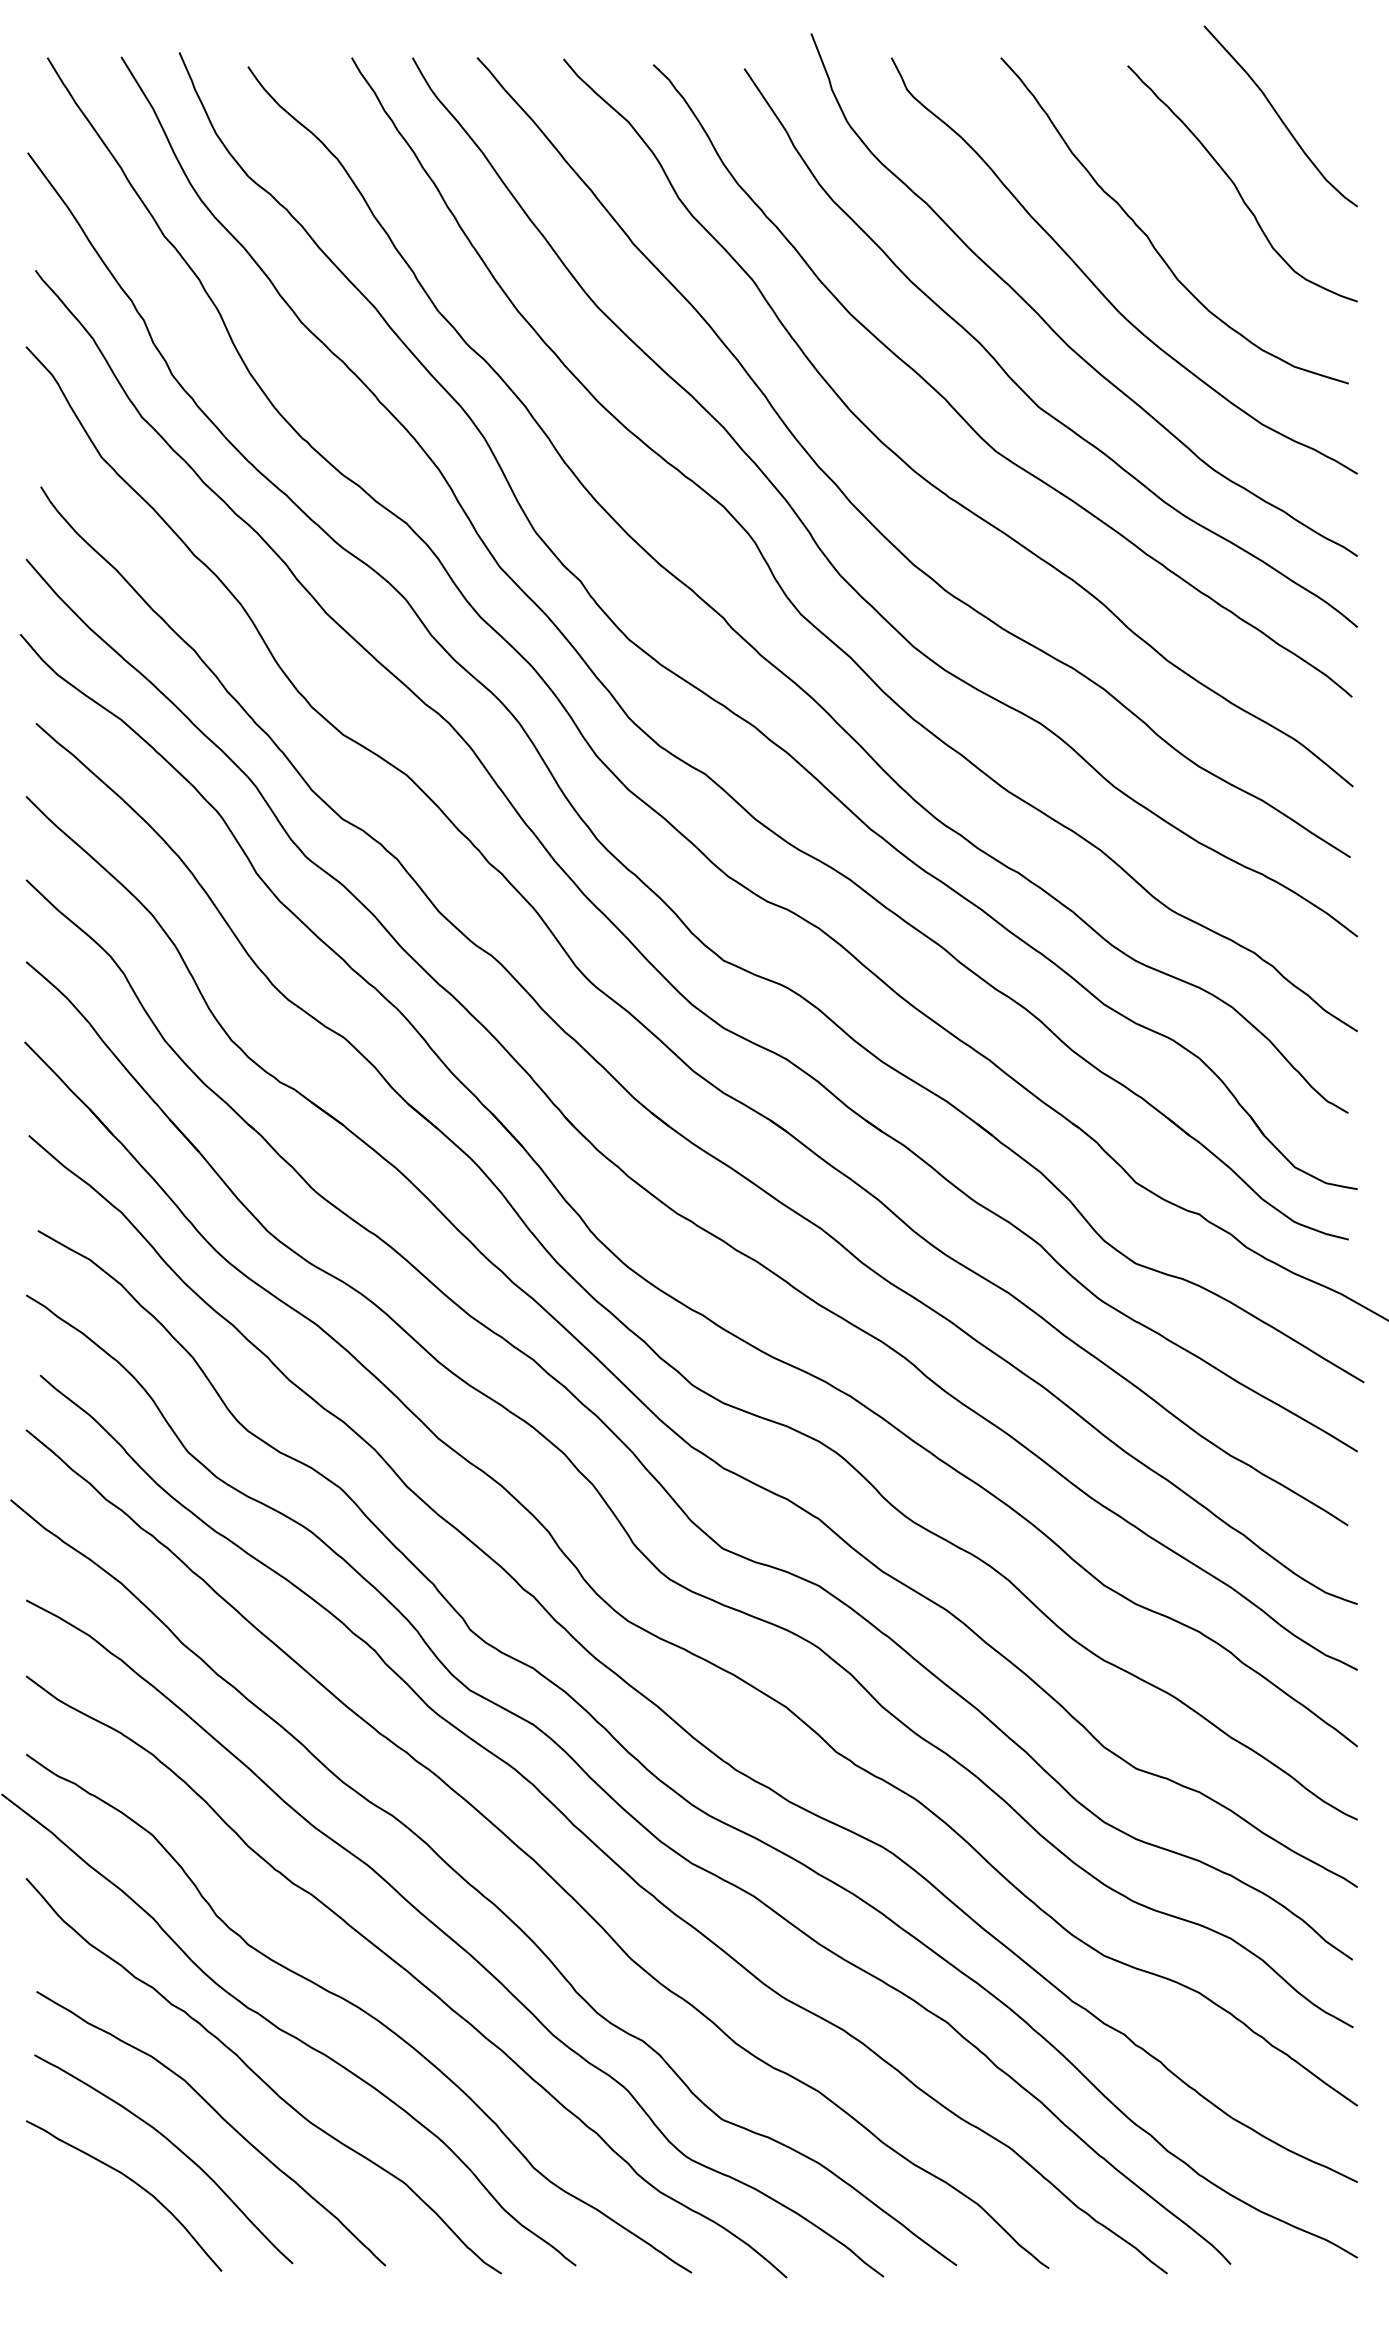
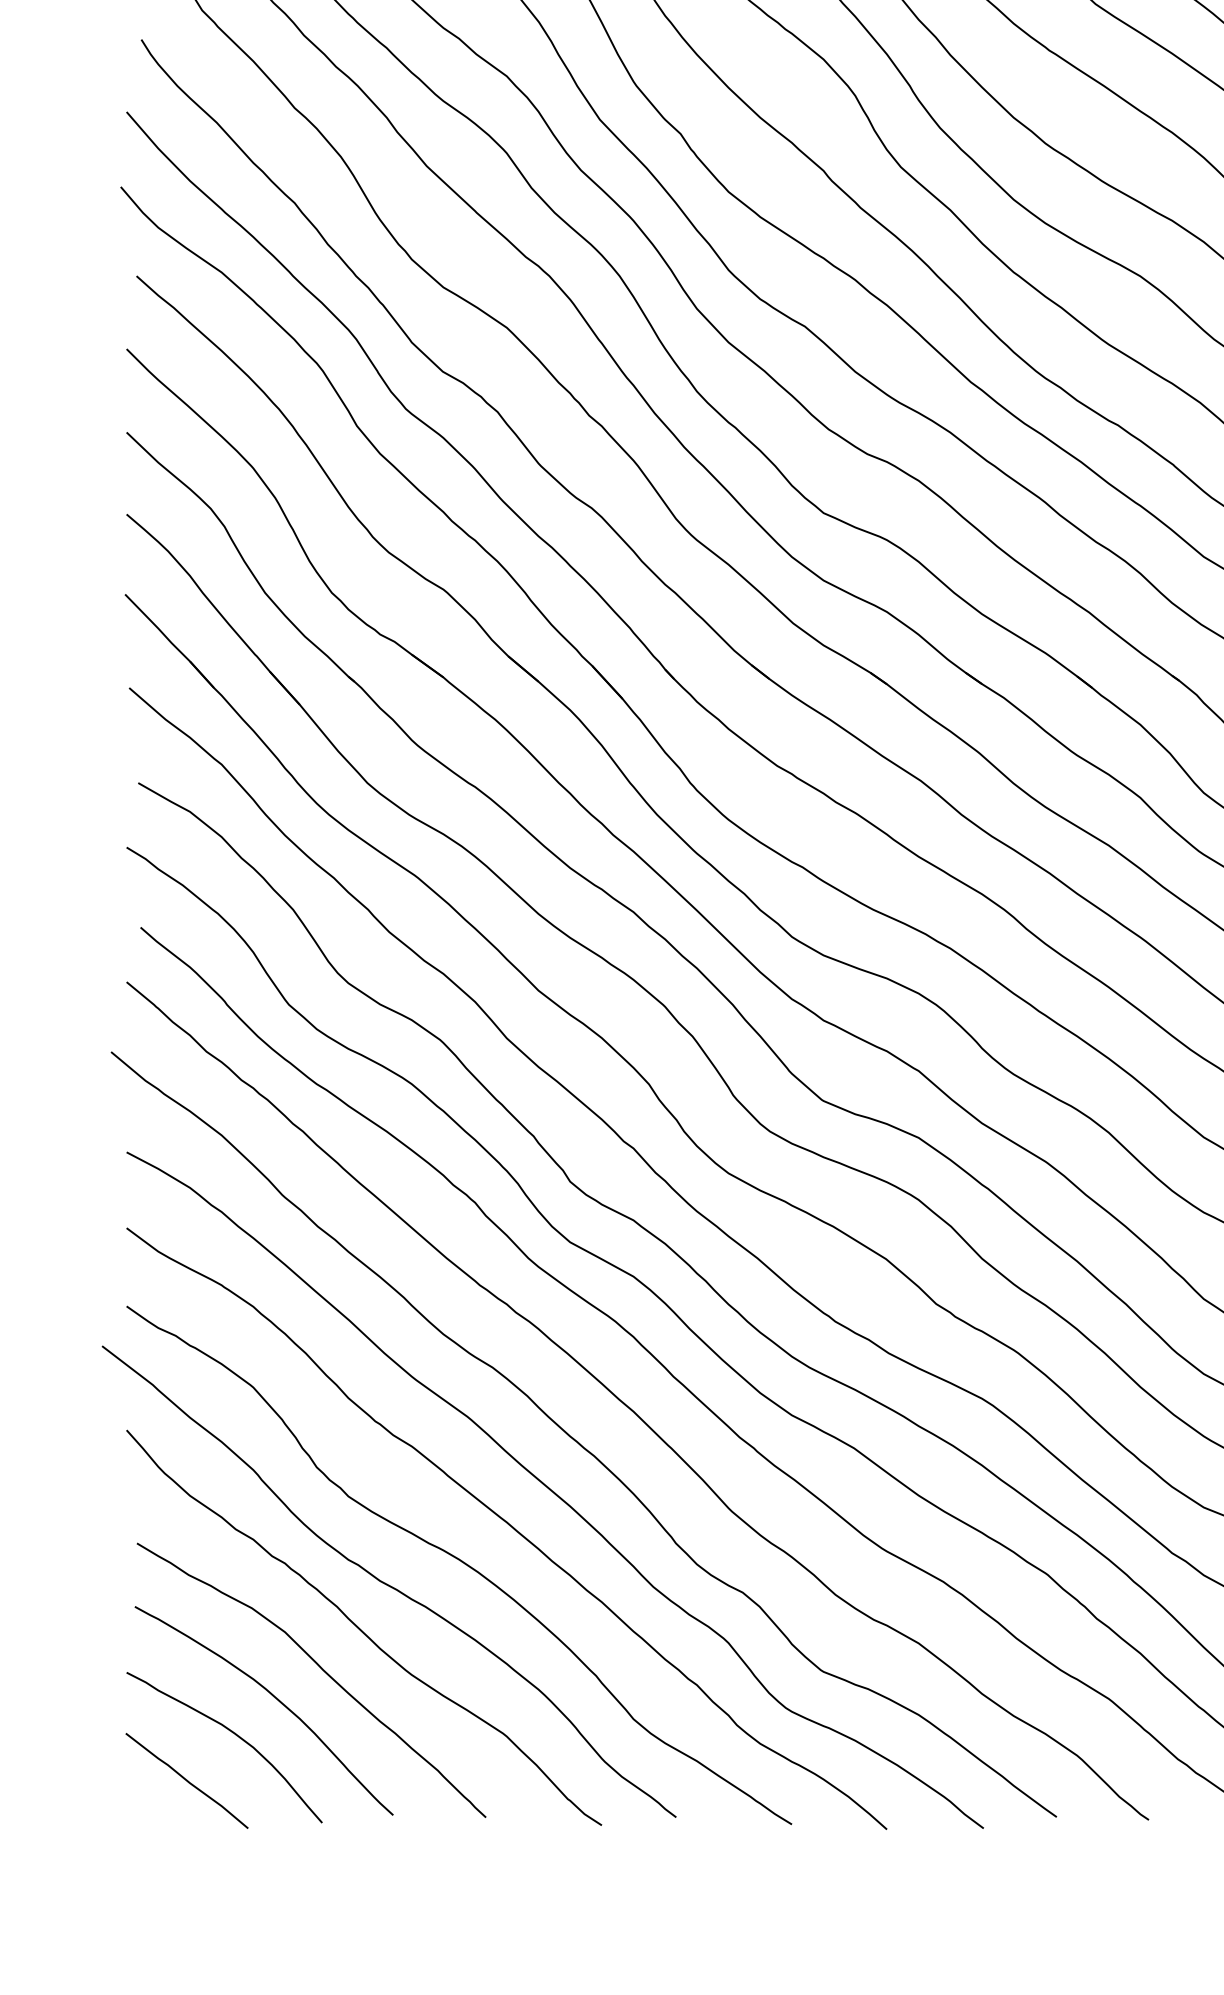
curve: (86, 2229) -> (186, 1781), added

